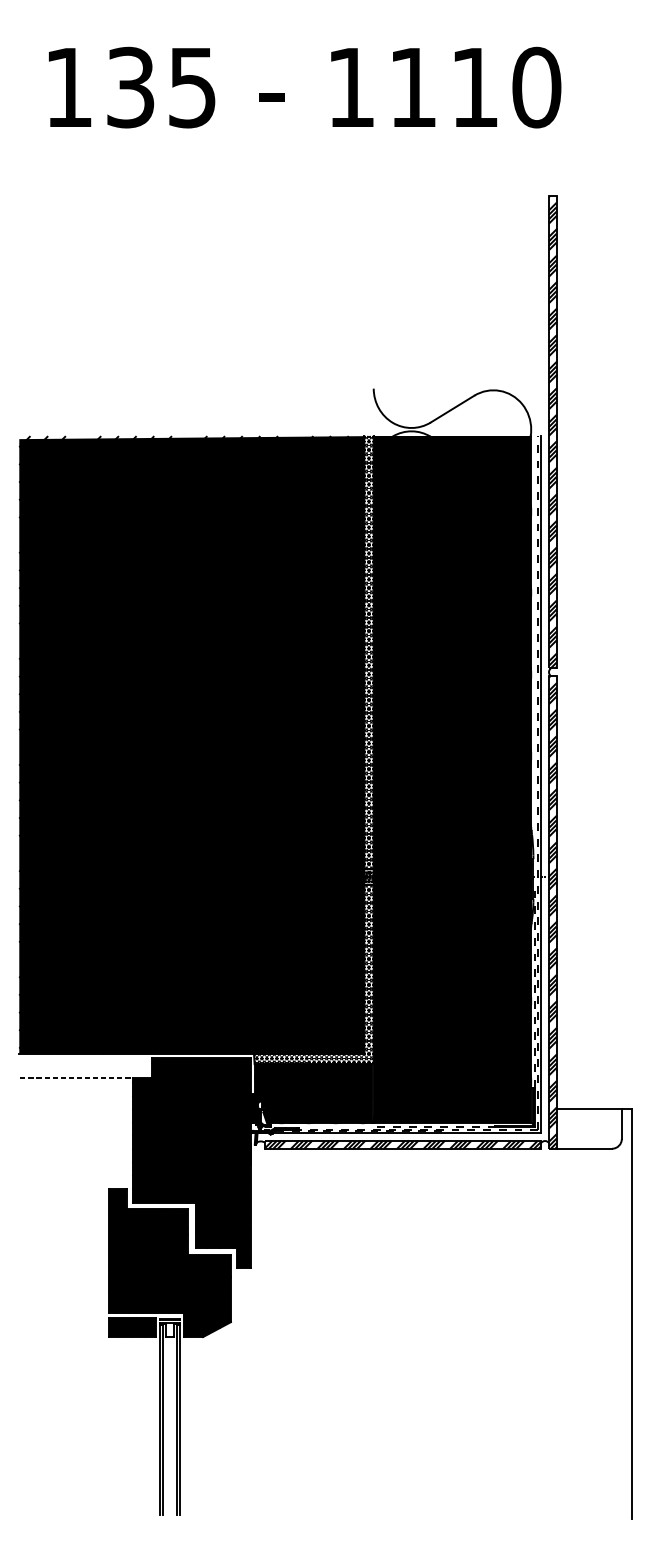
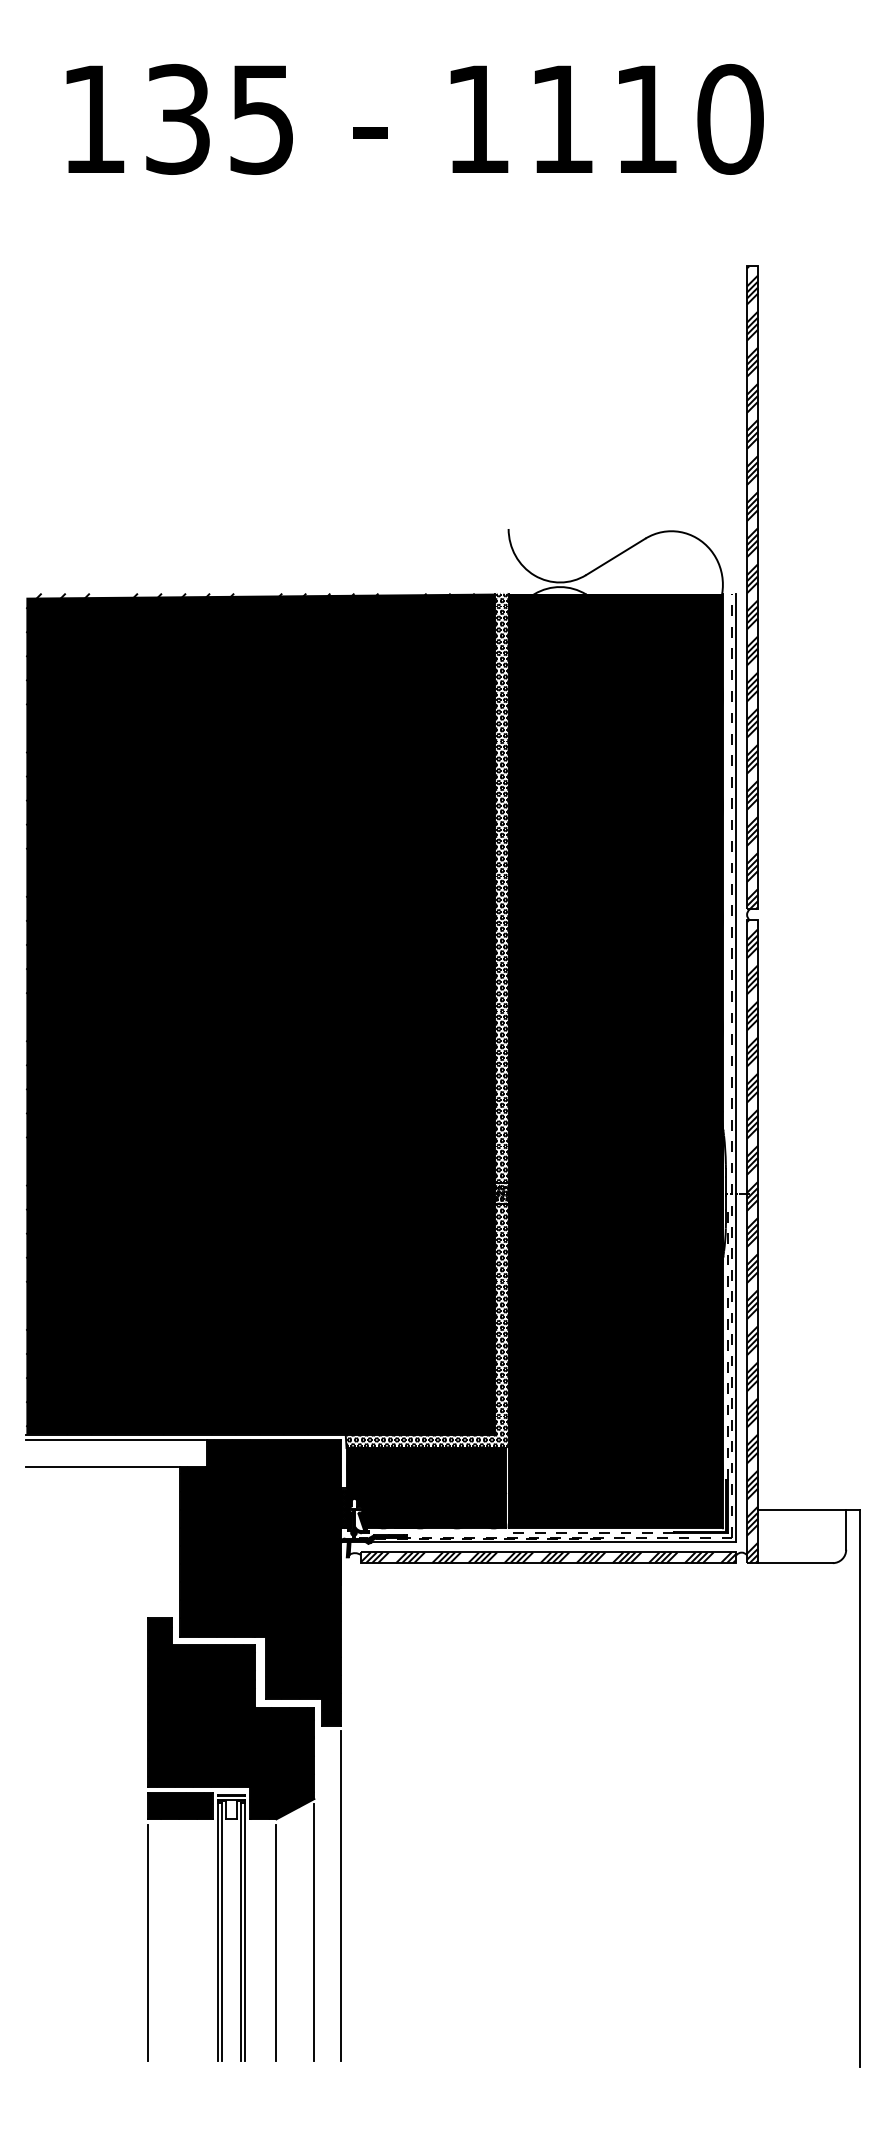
line: (84, 1057) -> (115, 1439), added
line: (75, 1077) -> (102, 1466), dashed -> solid
line: (250, 1393) -> (341, 1895), added
line: (231, 1420) -> (314, 1932), added
line: (109, 1427) -> (148, 1942), added
line: (203, 1428) -> (276, 1943), added

